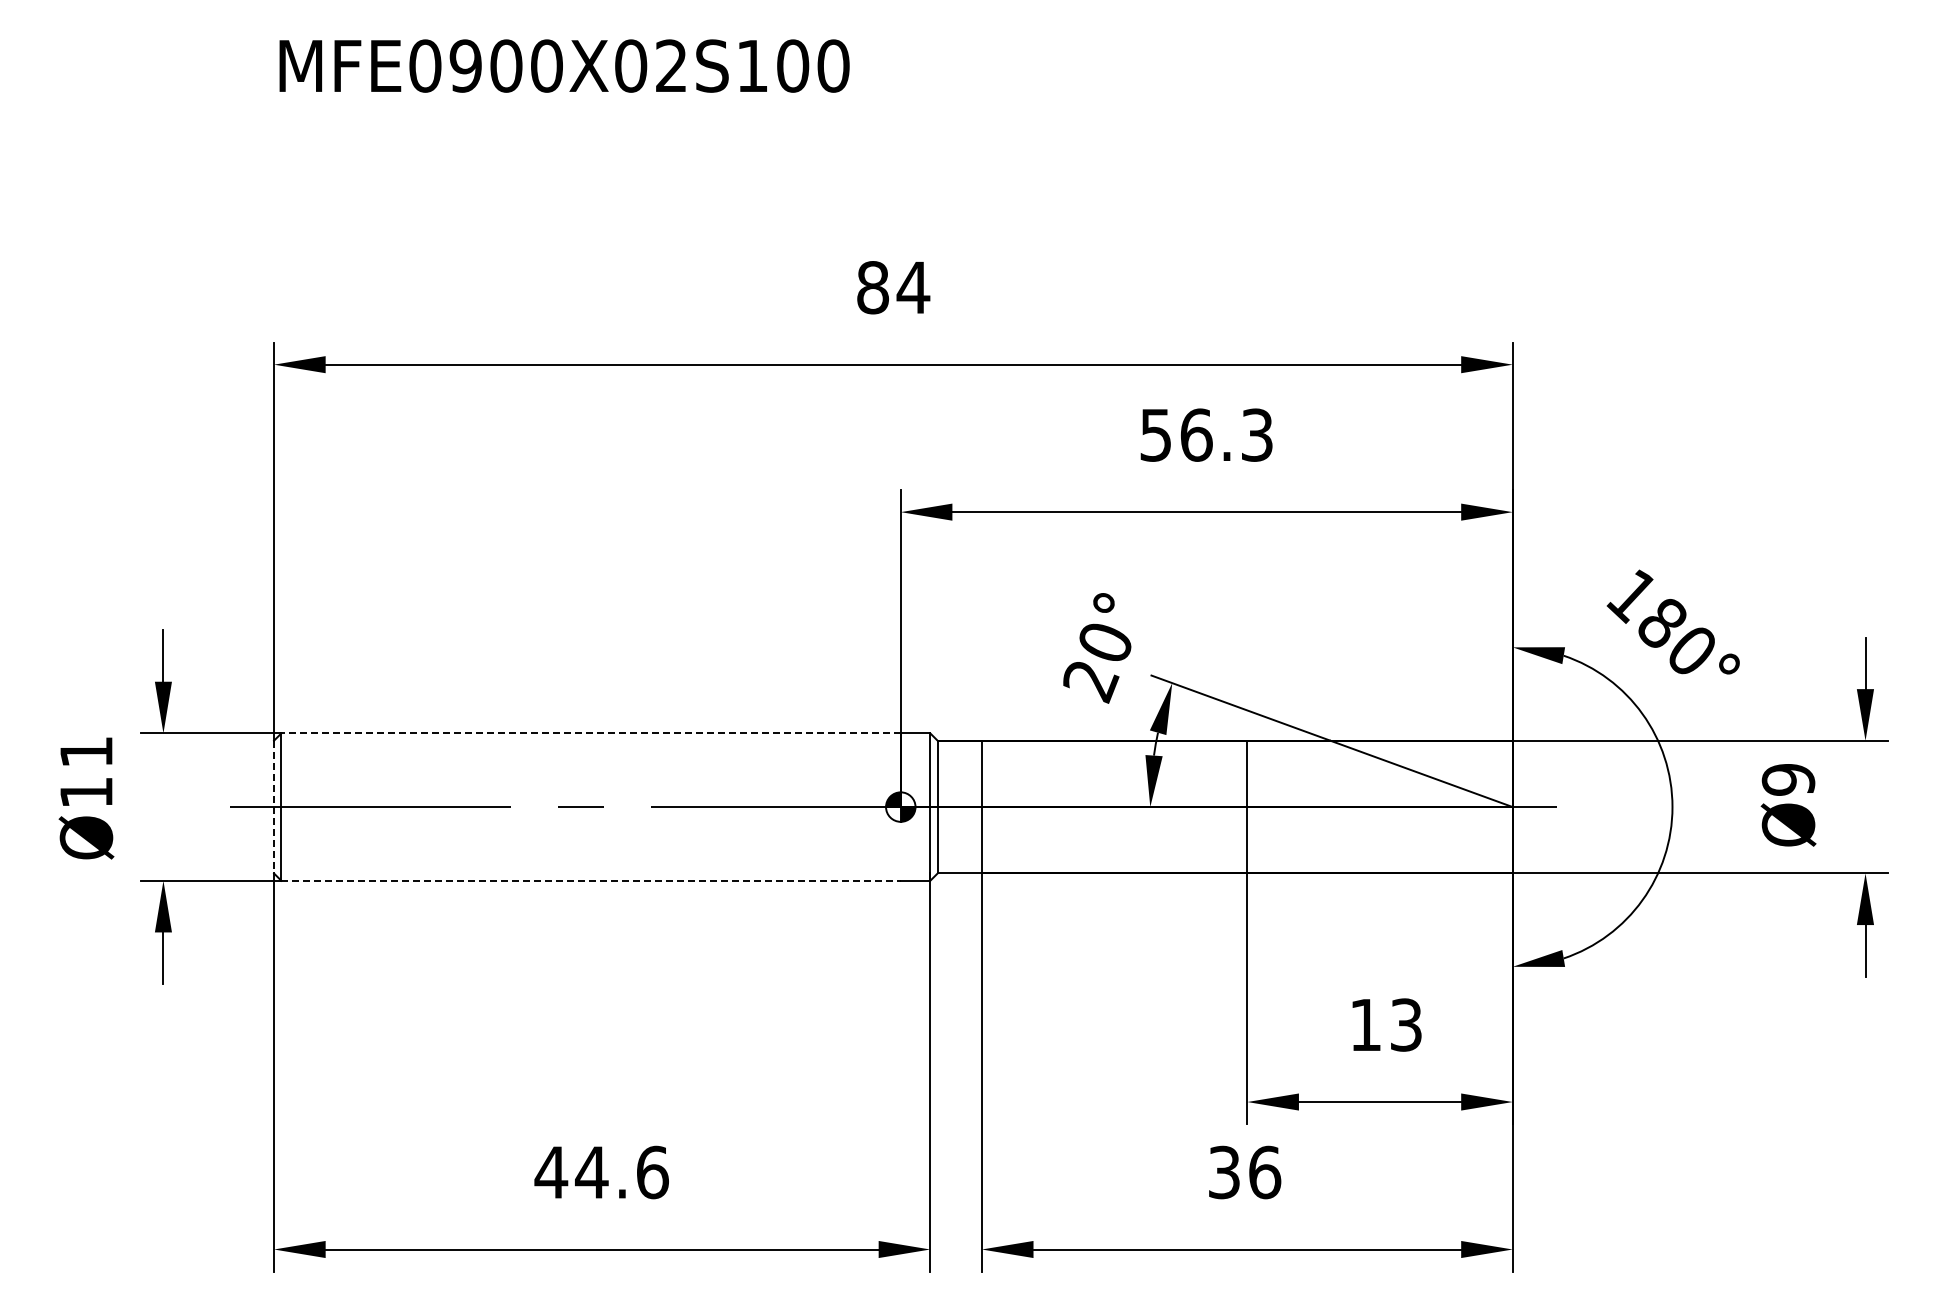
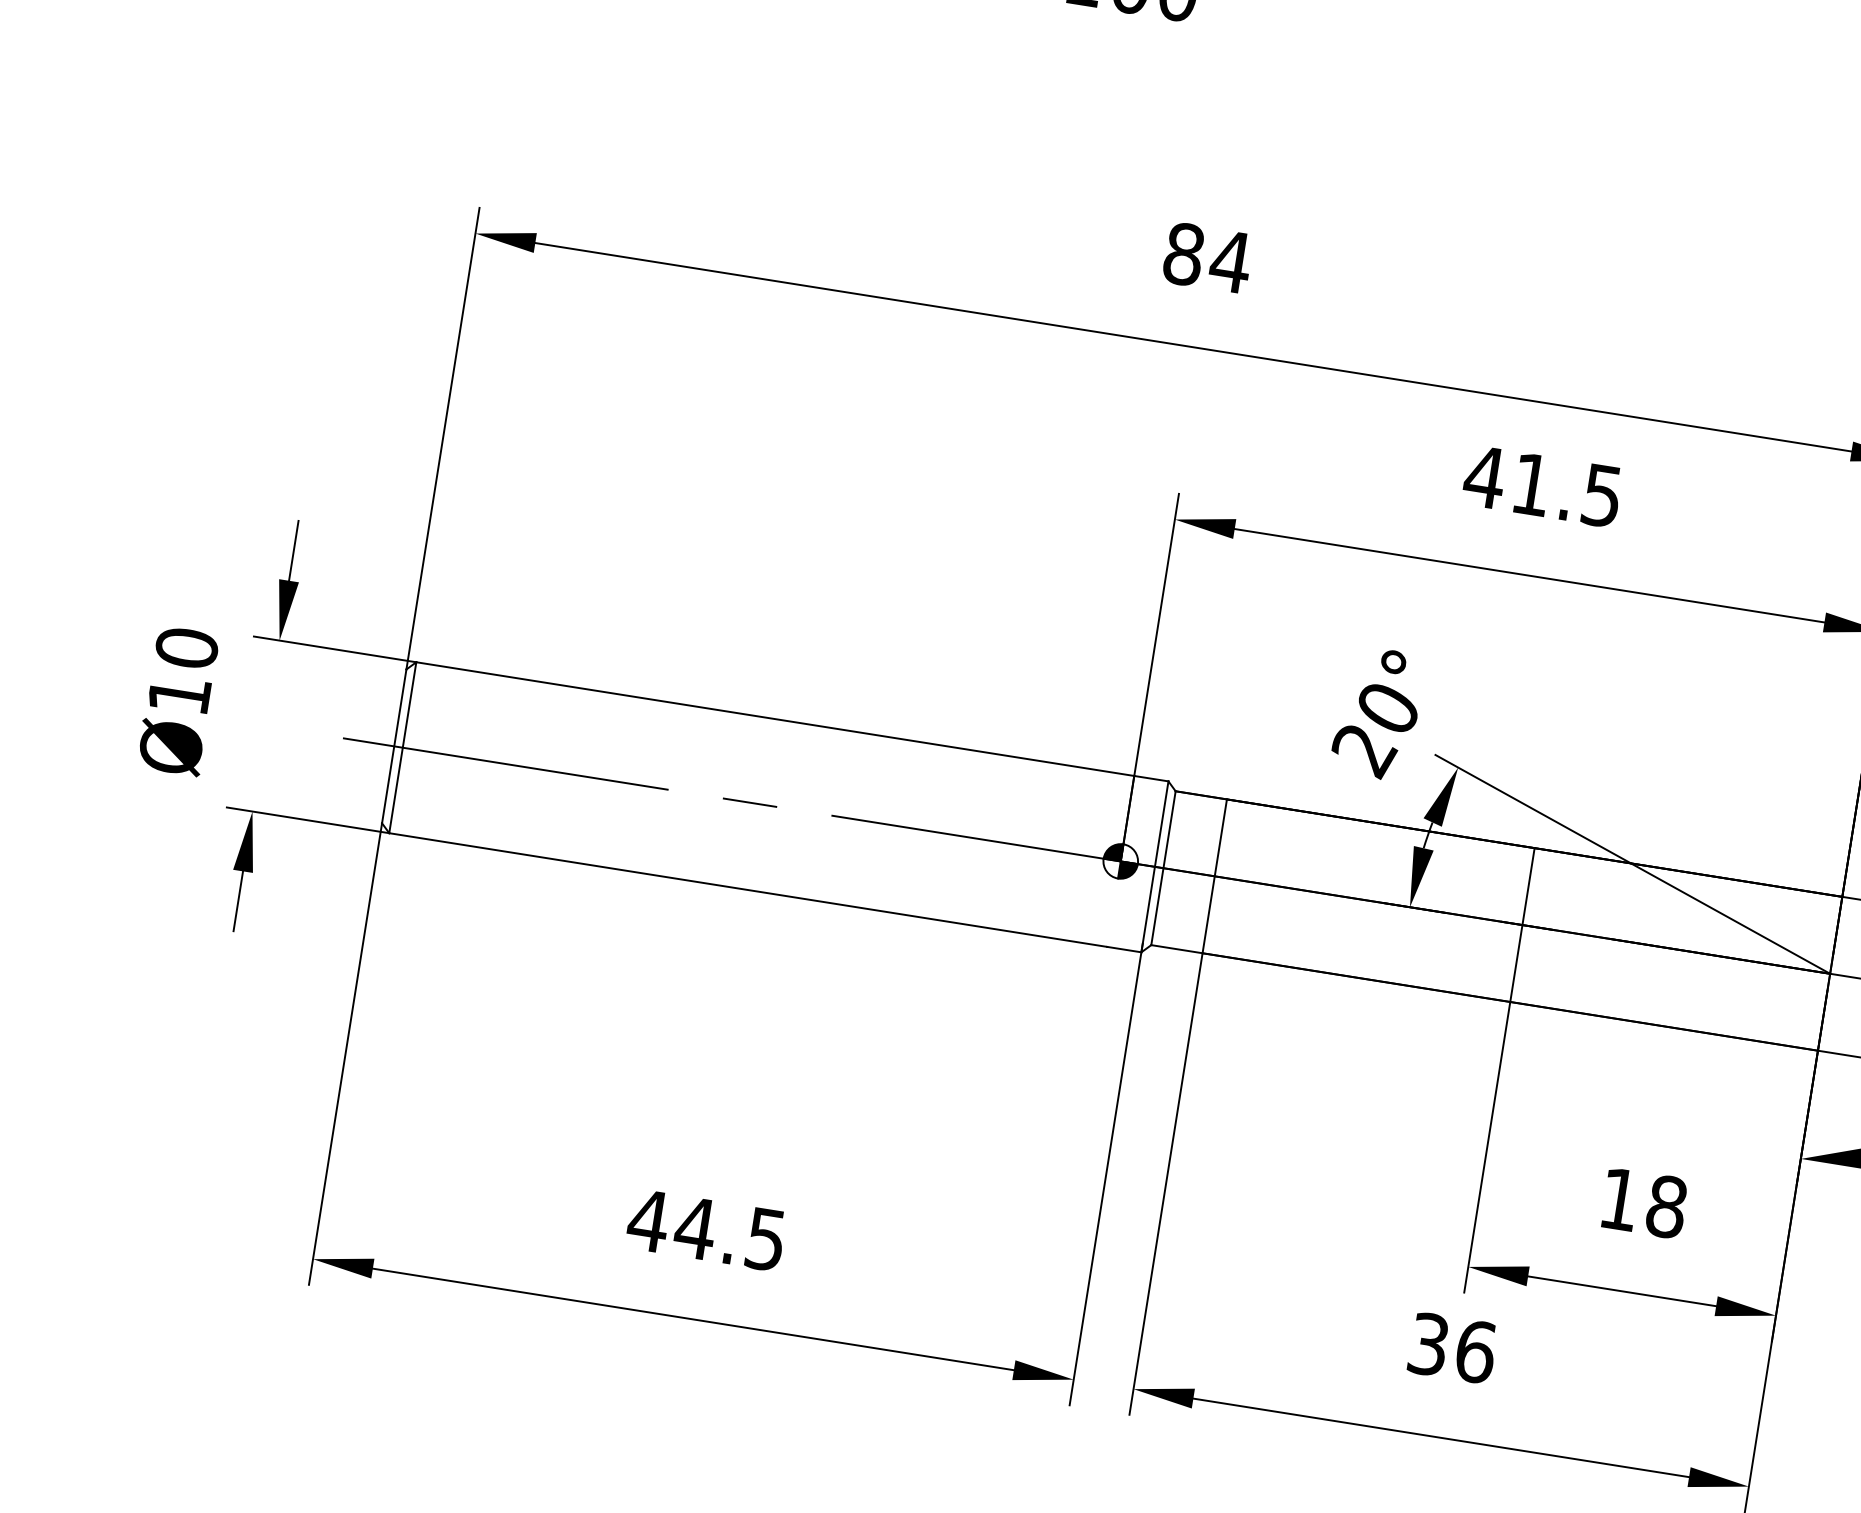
text: (1205, 434) -> (1542, 485), 56.3 -> 41.5
line: (591, 733) -> (775, 719), dashed -> solid
text: (86, 752) -> (186, 648), Ø11 -> Ø10
line: (274, 807) -> (394, 746), dashed -> solid
line: (591, 880) -> (748, 889), dashed -> solid
text: (1406, 1024) -> (1667, 1206), 13 -> 18
text: (652, 1172) -> (765, 1239), 44.6 -> 44.5

